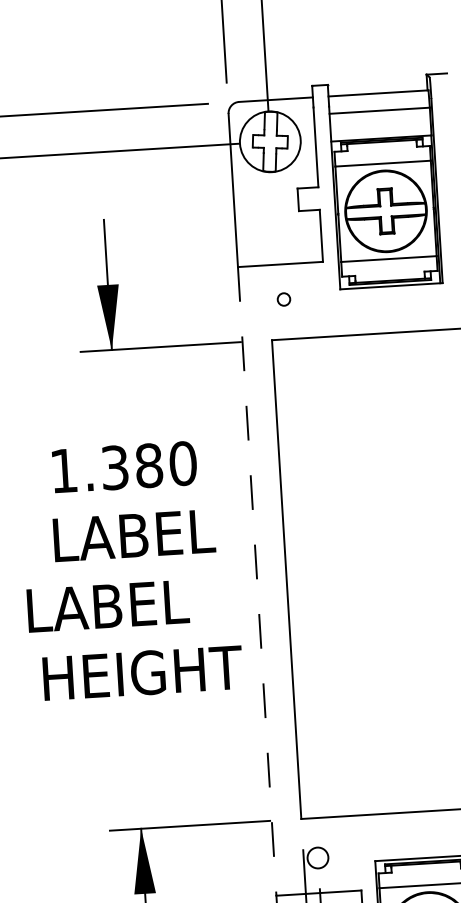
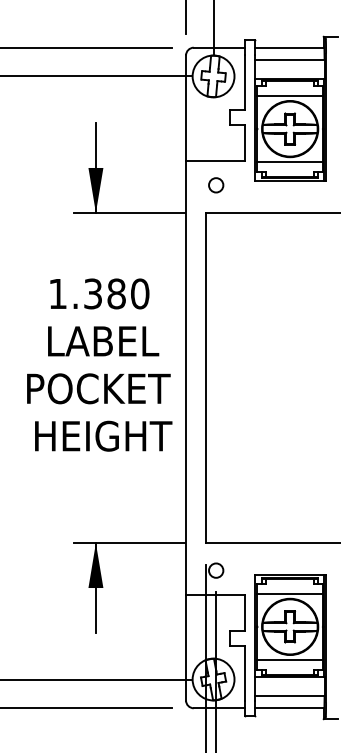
circle: (284, 299) -> (216, 185), size x1.67
line: (257, 582) -> (186, 378), dashed -> solid
text: (134, 604) -> (100, 388), LABEL -> POCKET

